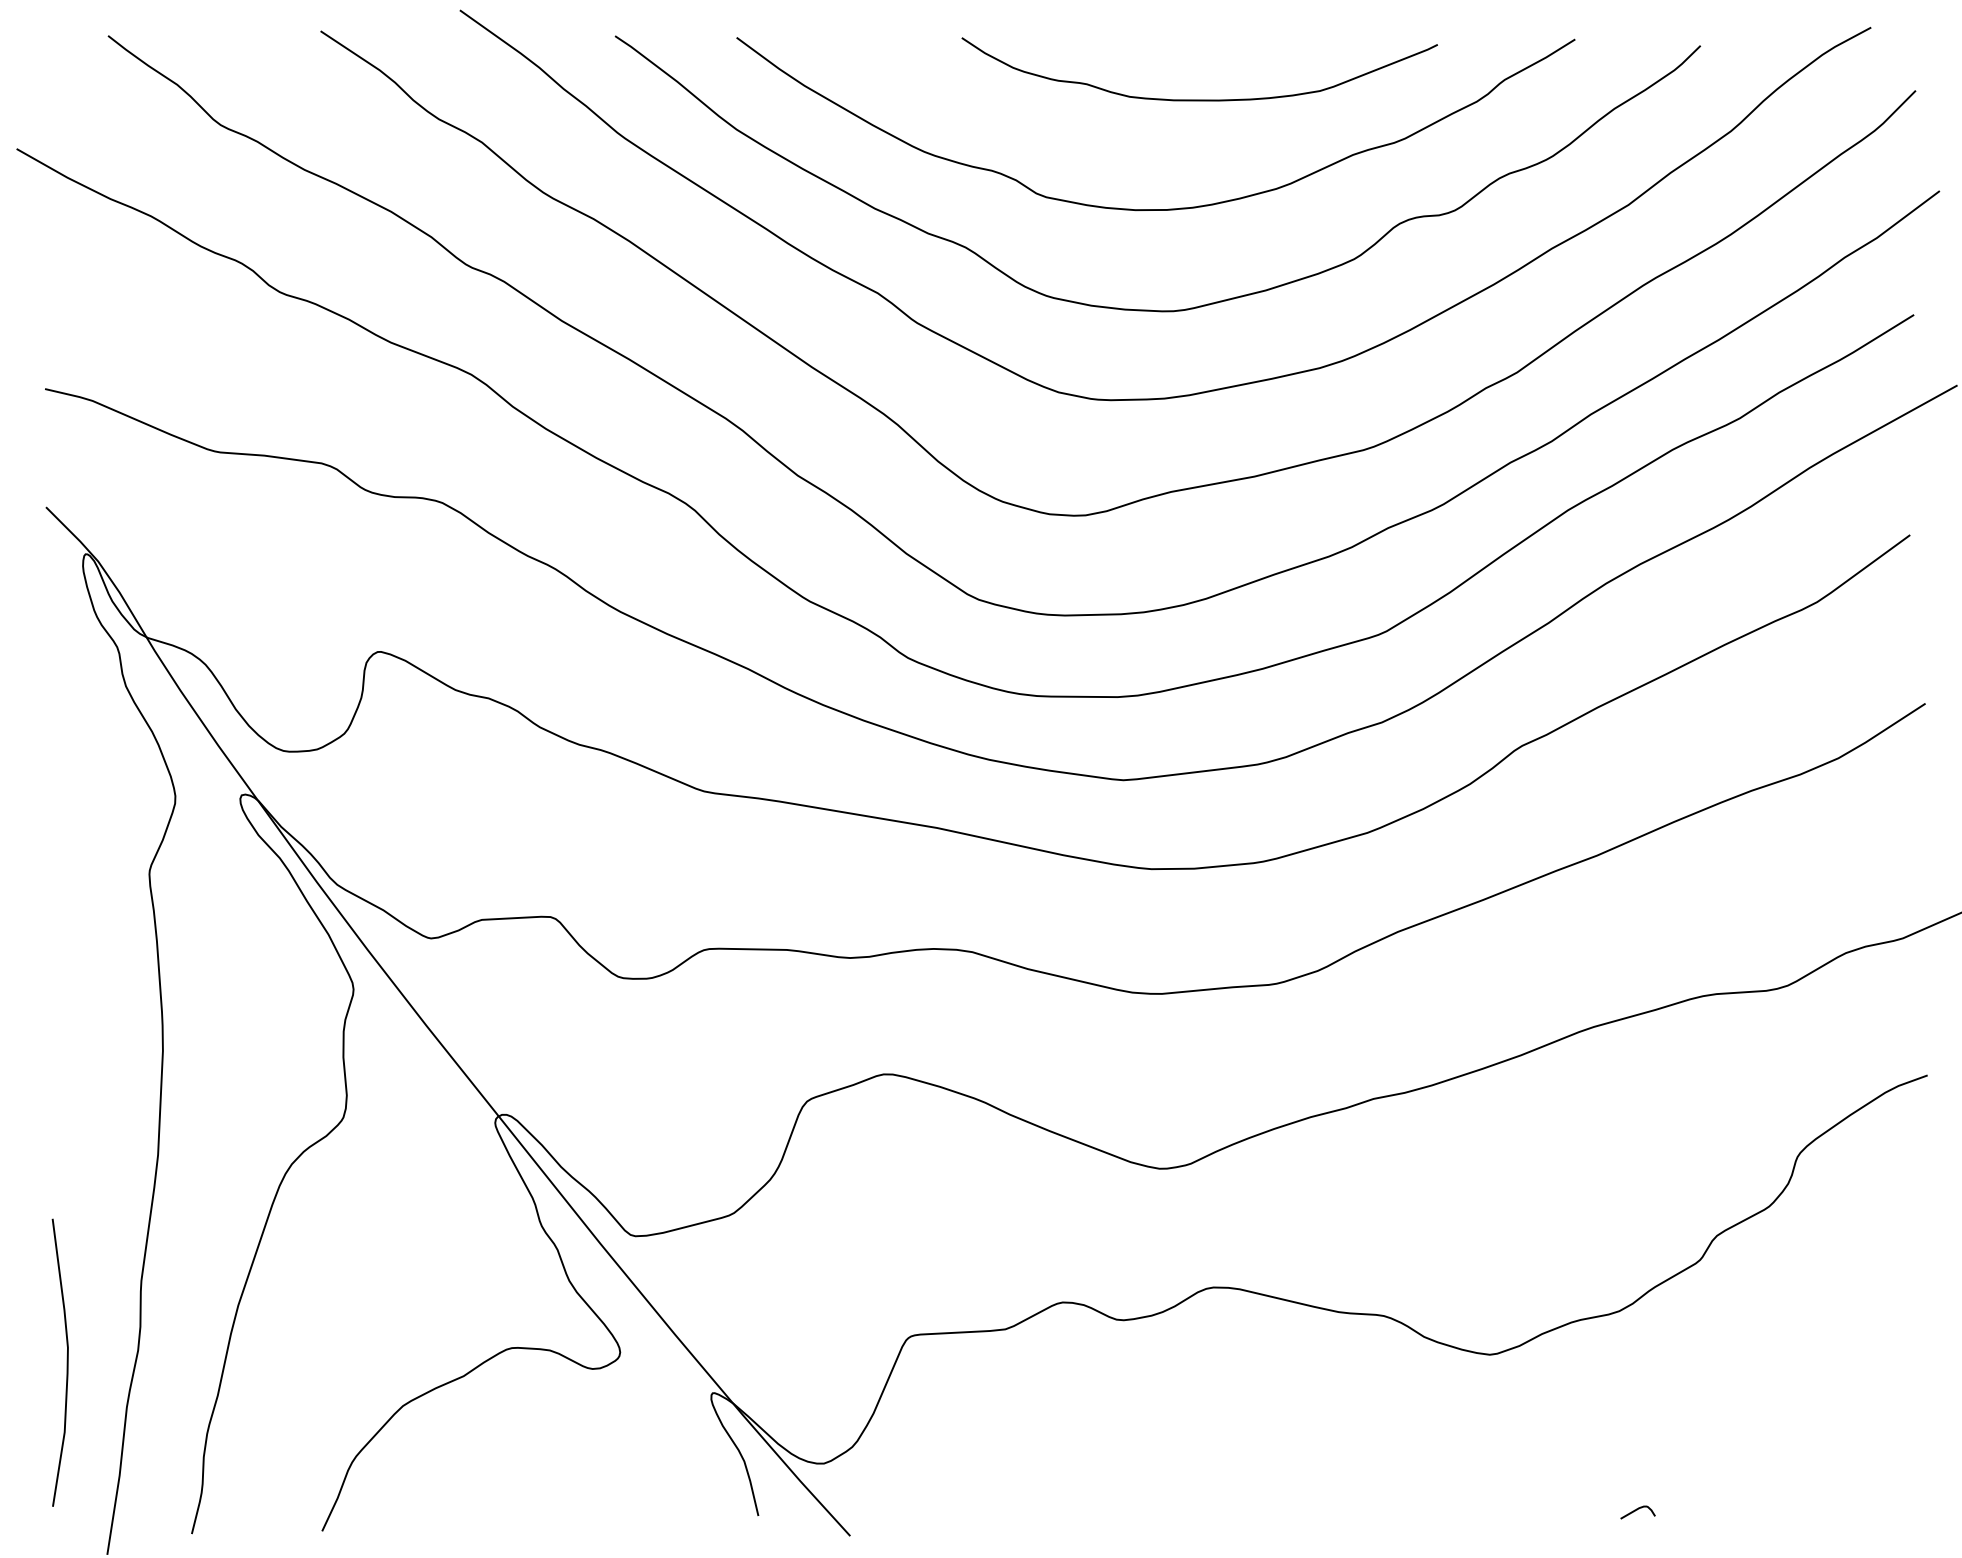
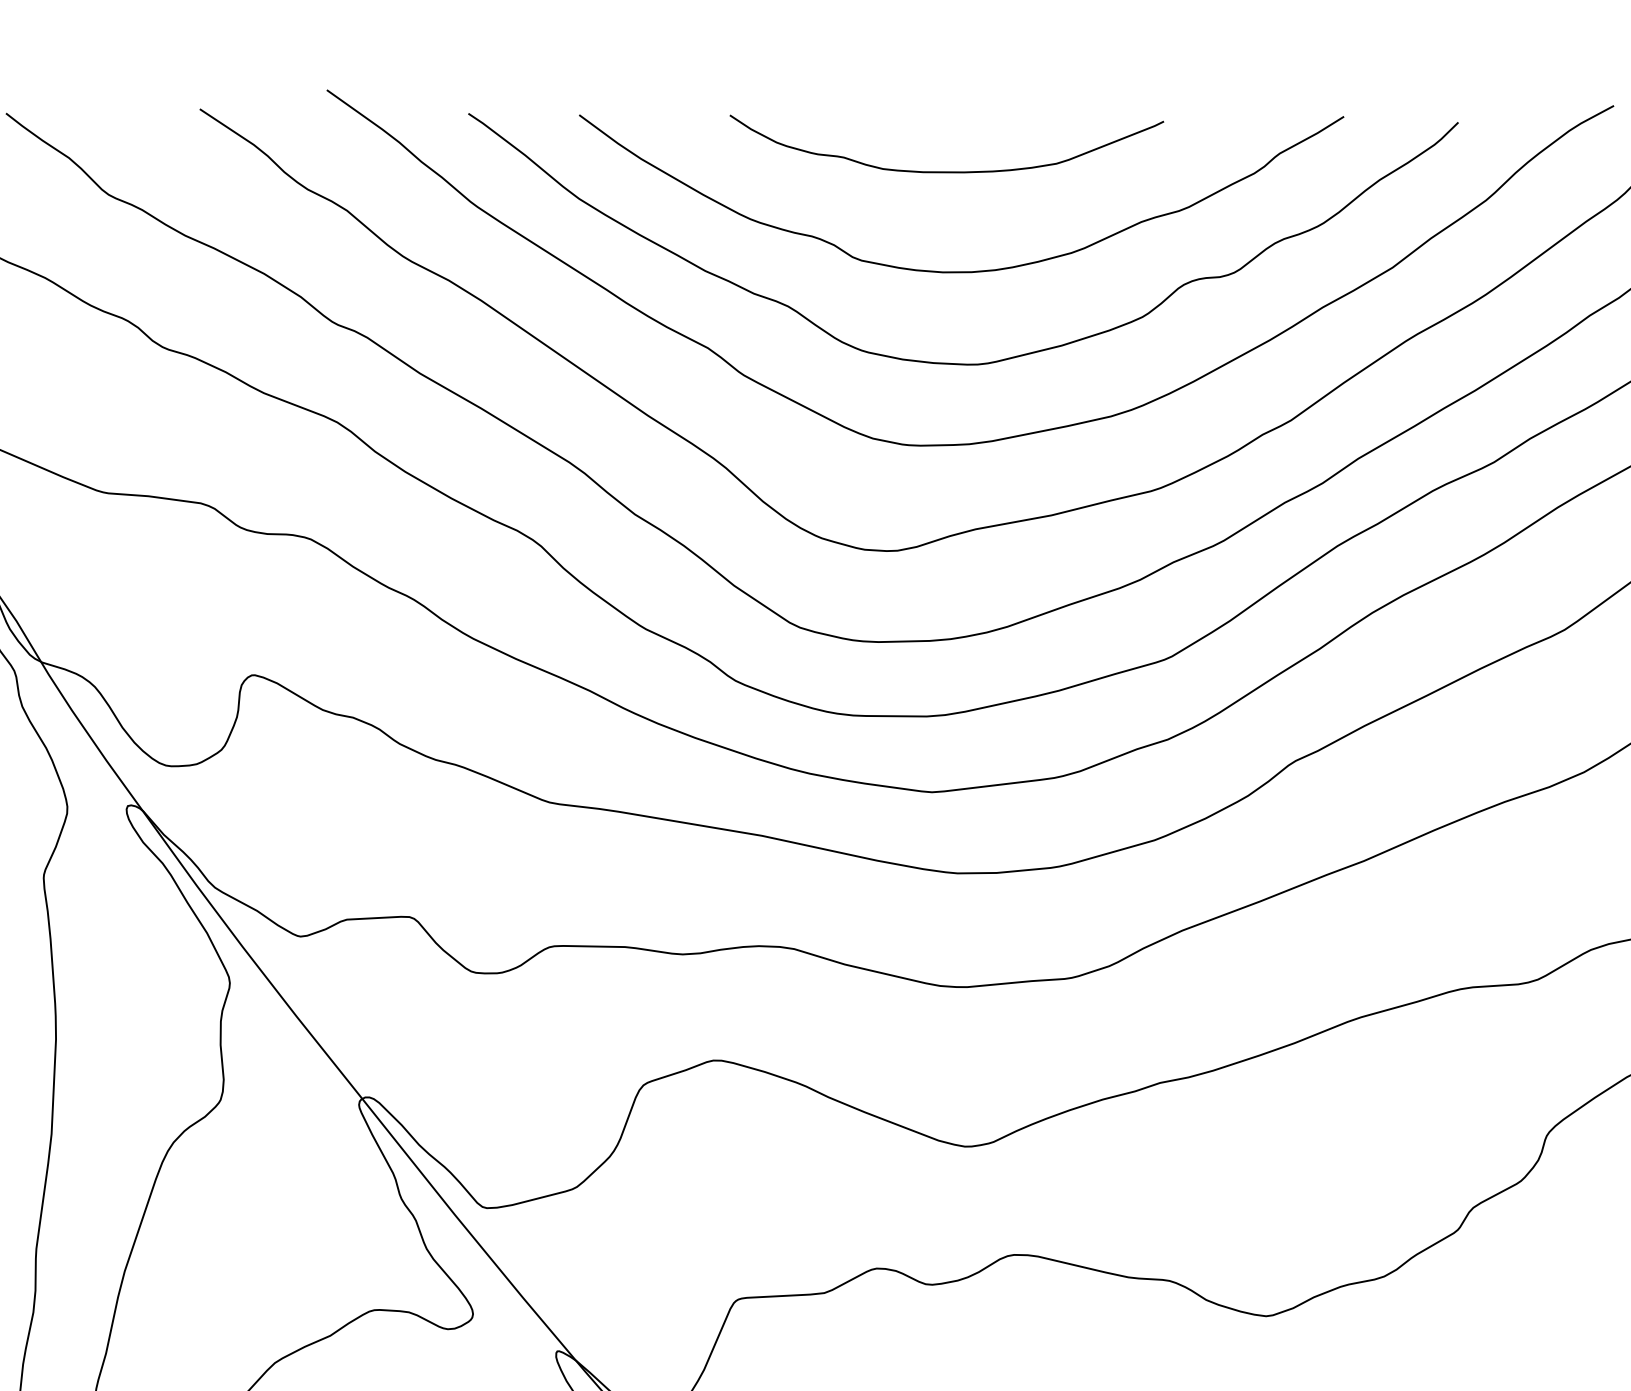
curve: (1199, 99) -> (946, 171), moved

